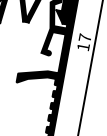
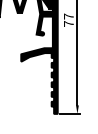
text: (83, 46) -> (68, 23), 17 -> 77

